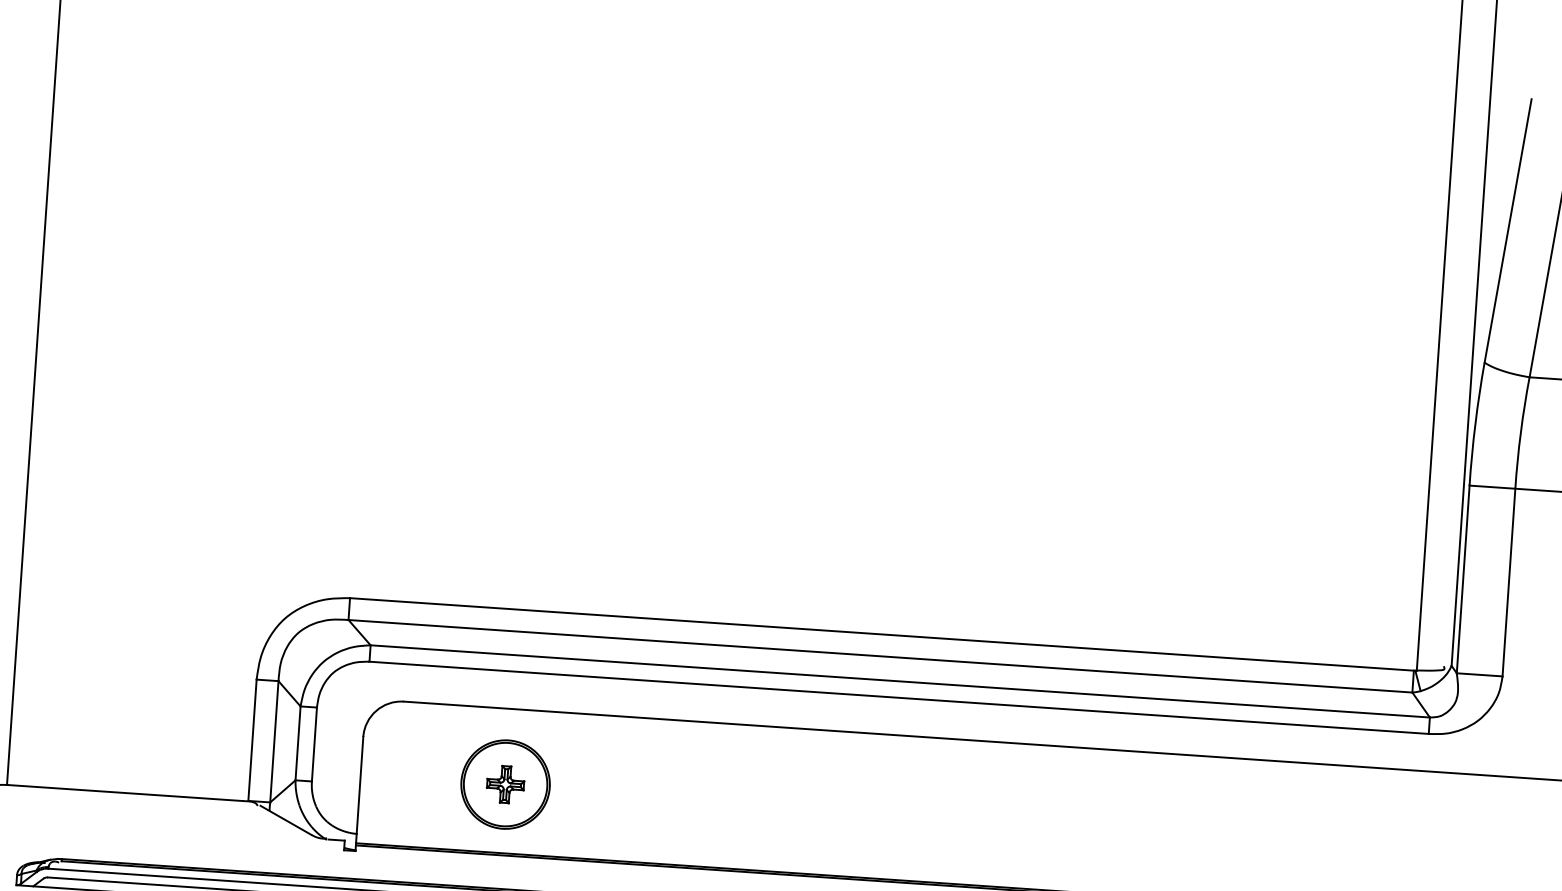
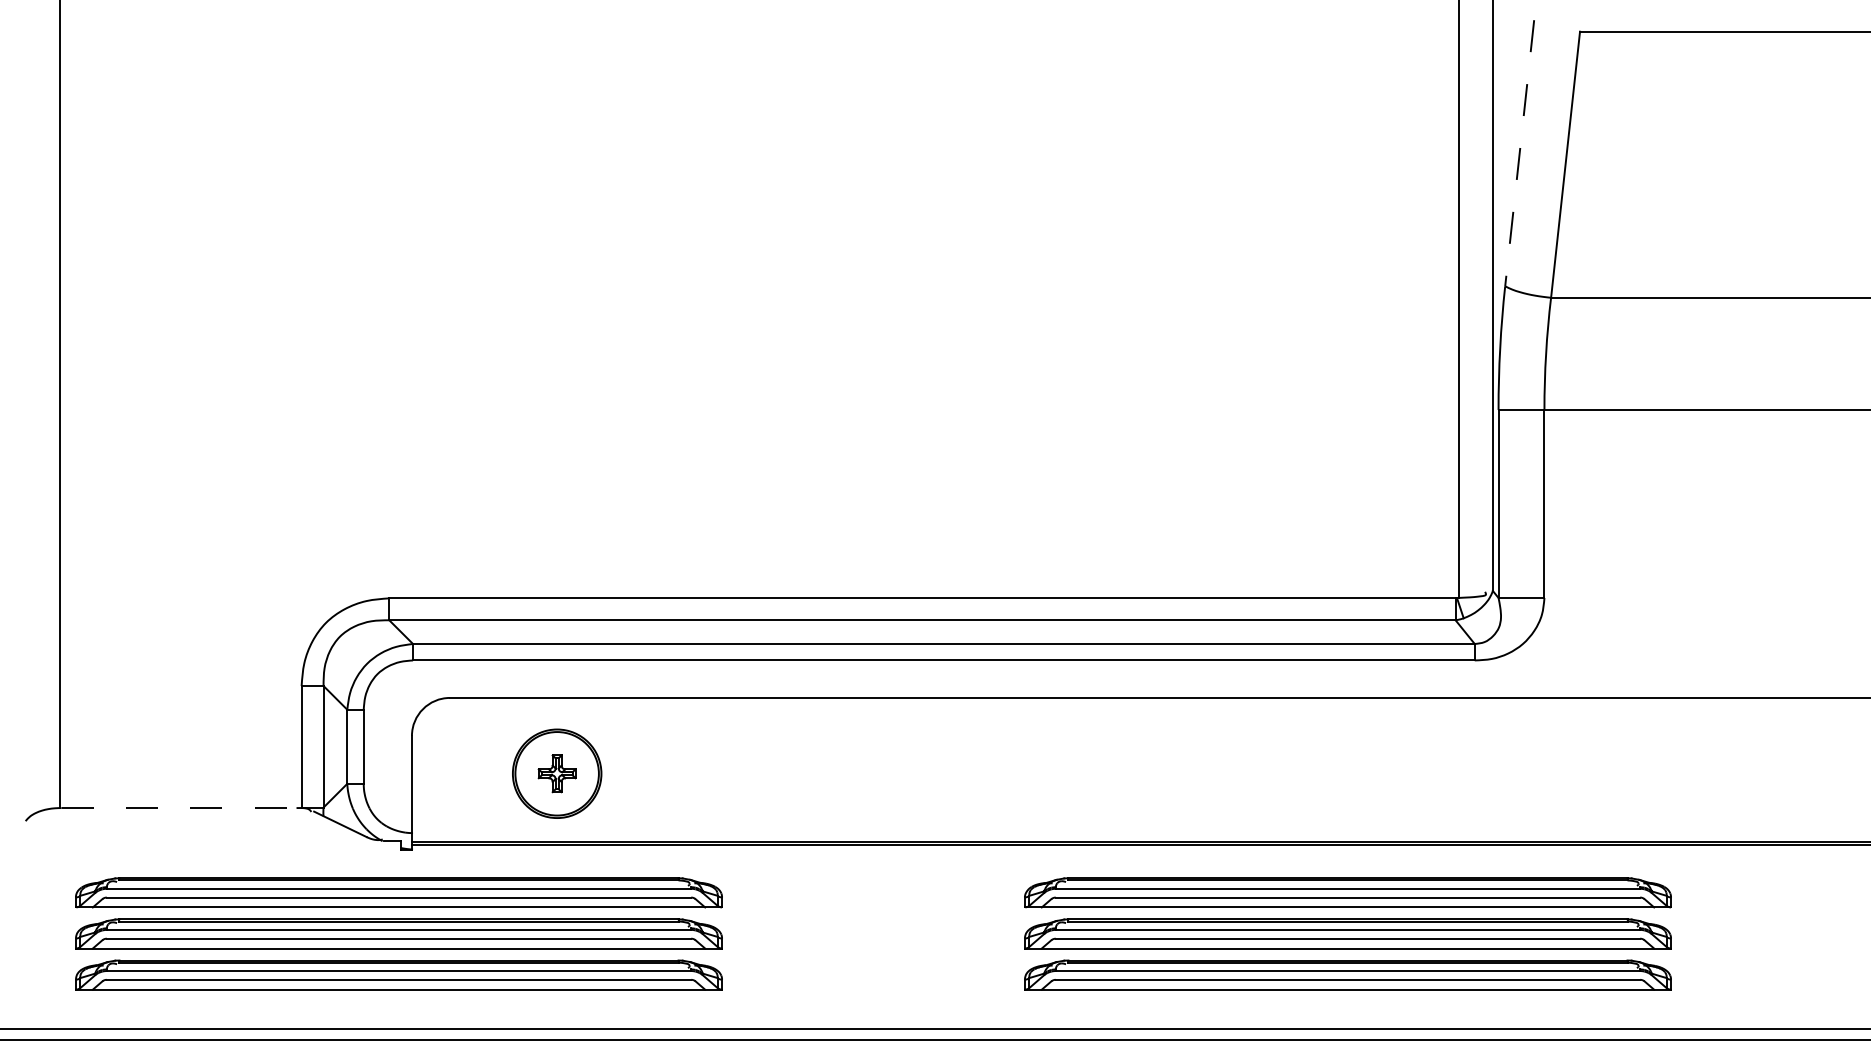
line: (1507, 231) -> (1519, 153), solid -> dashed
line: (126, 793) -> (179, 808), solid -> dashed

